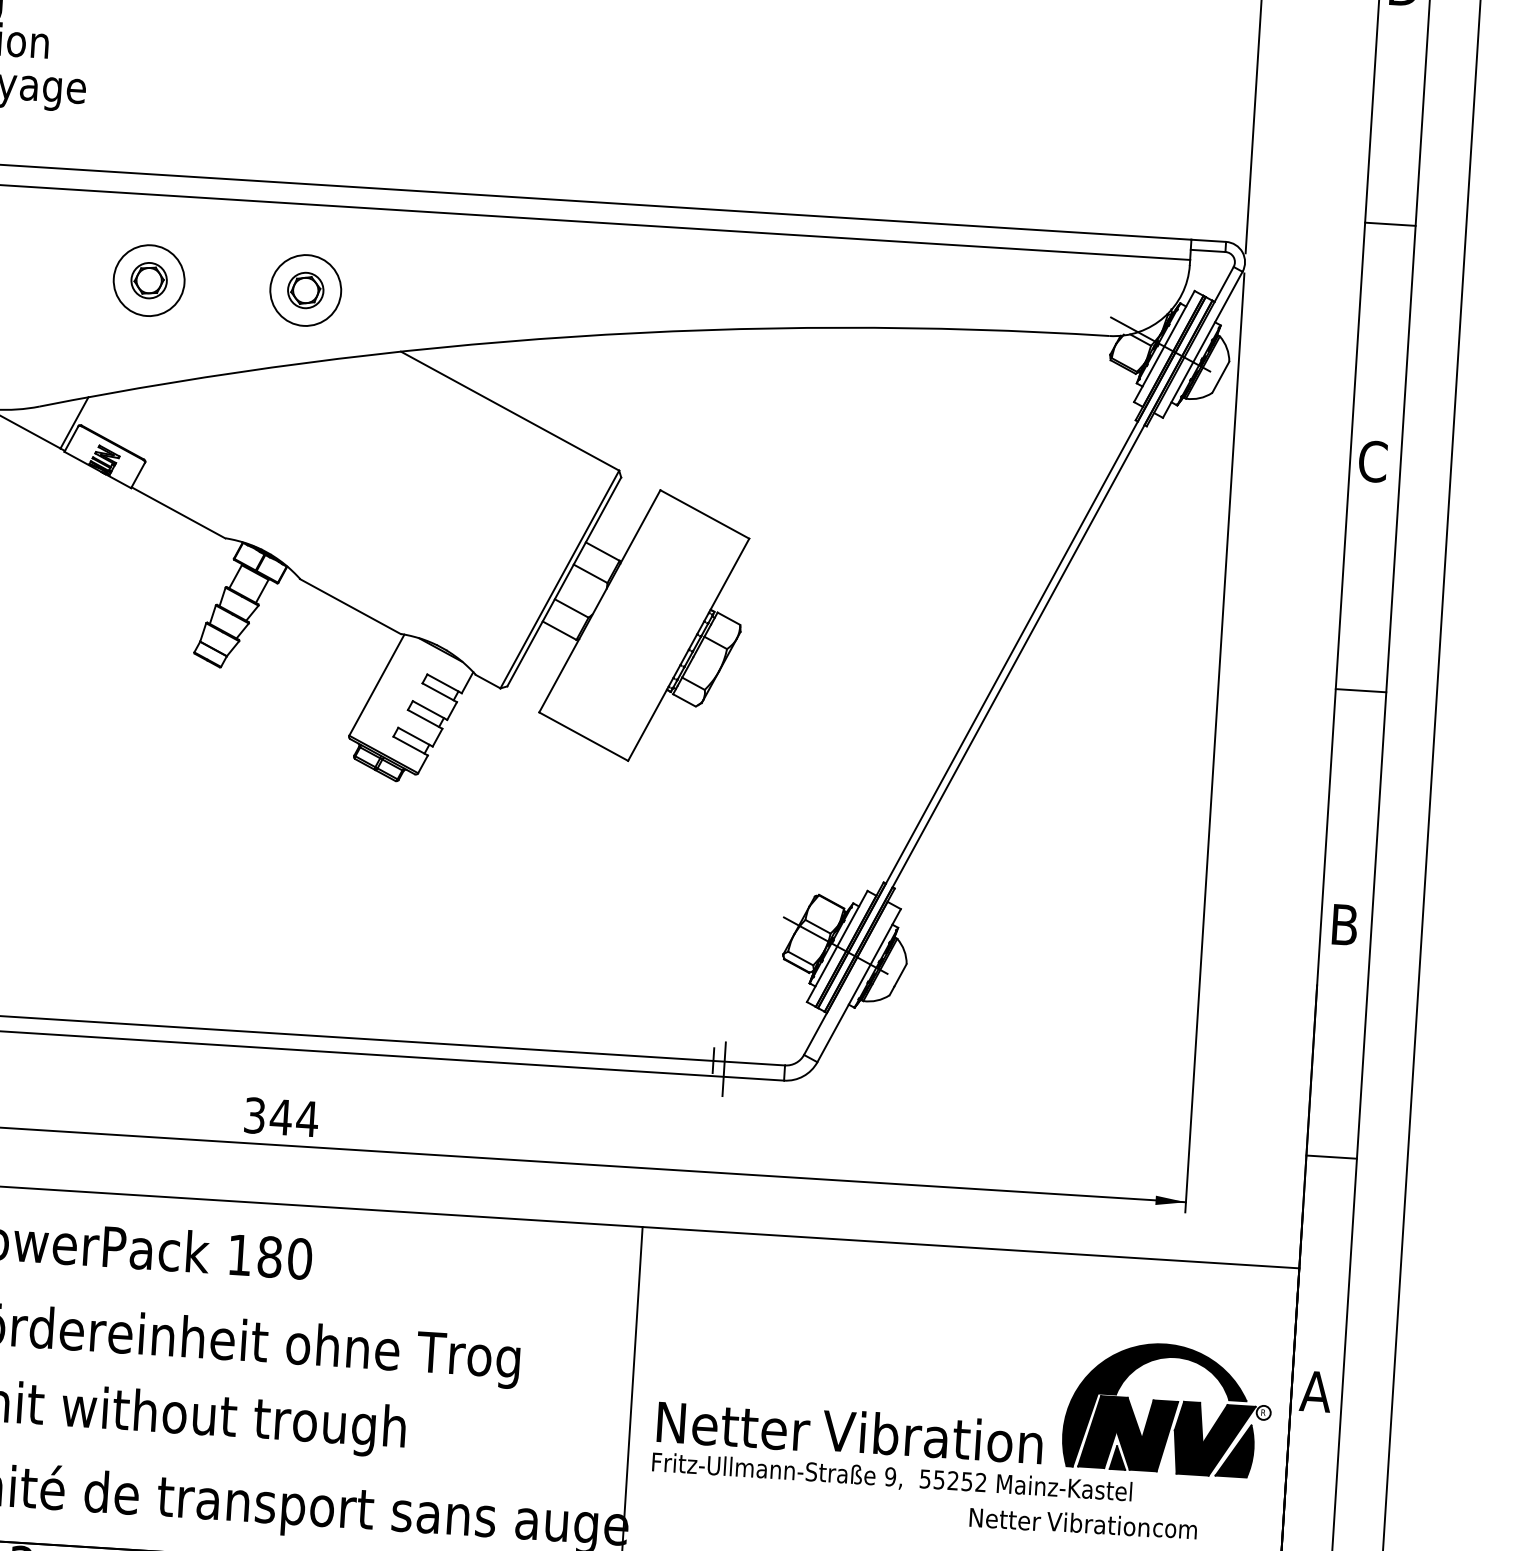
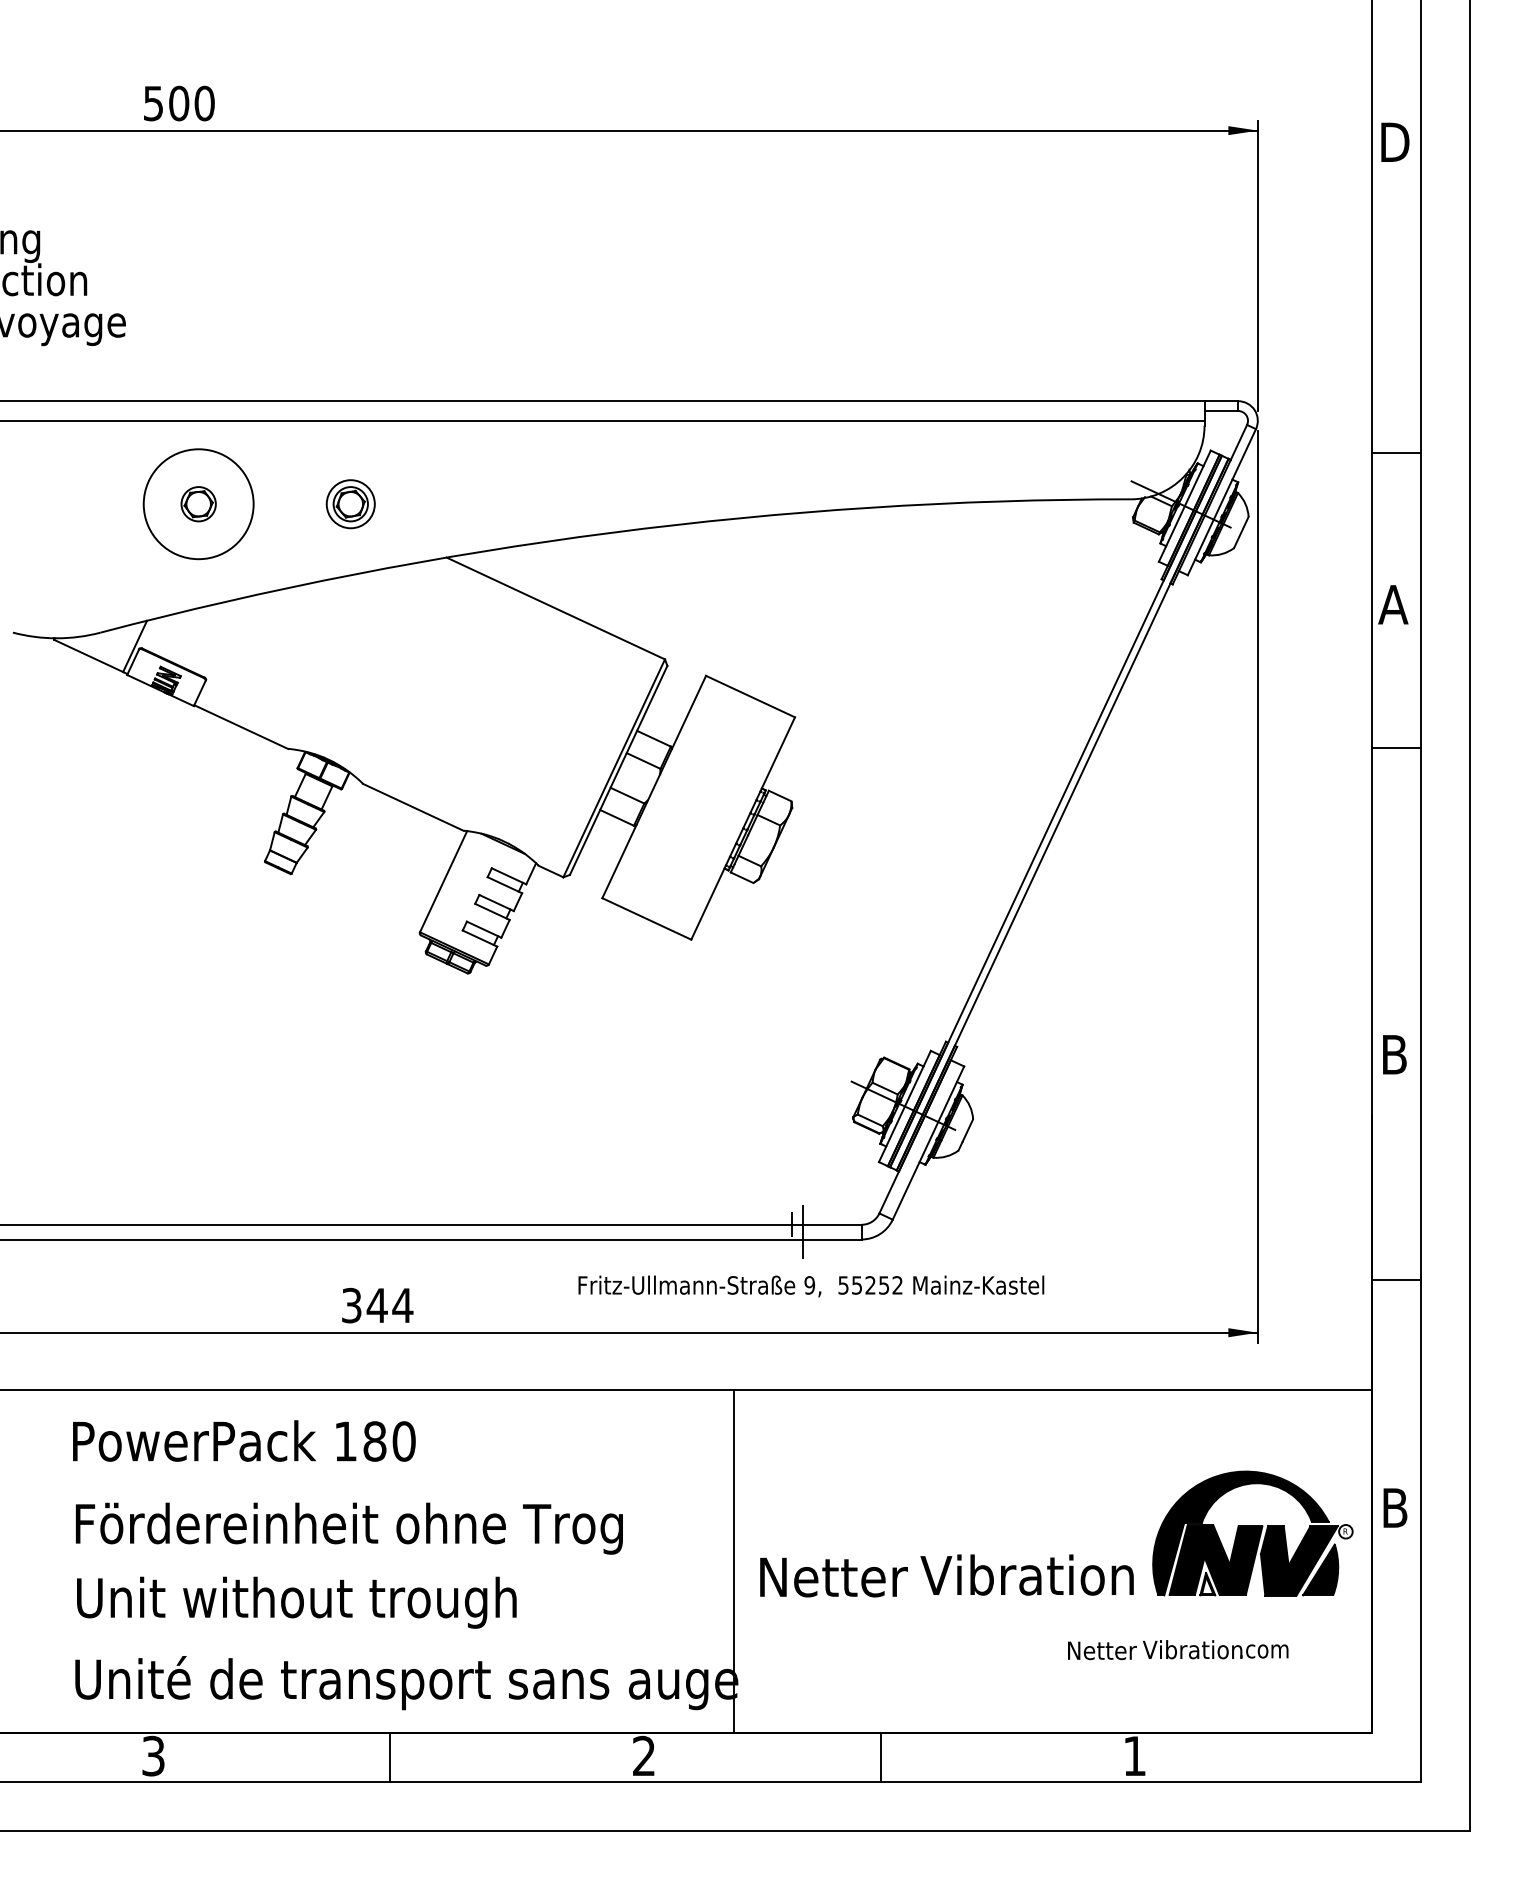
line: (1389, 224) -> (1395, 453), moved
circle: (149, 279) -> (198, 503), size x1.6
circle: (305, 289) -> (350, 503), size x0.7
text: (1372, 461) -> (1393, 604), C -> A
line: (1360, 691) -> (1395, 748), moved
text: (1315, 1391) -> (1394, 1507), A -> B
fill: (1117, 1459) -> (1207, 1585), removed
text: (892, 1478) -> (811, 1286), moved

